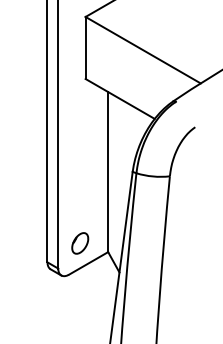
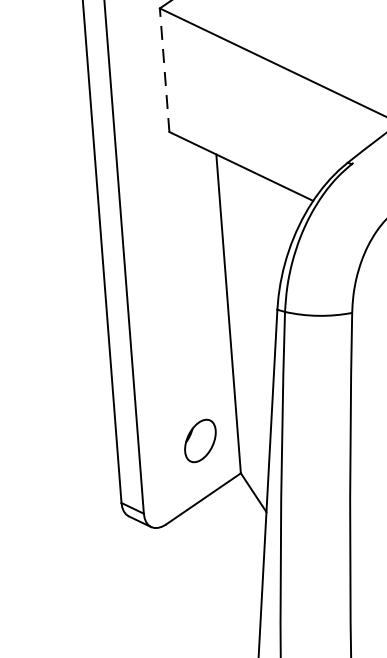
line: (85, 47) -> (164, 69), solid -> dashed
part: (80, 243) -> (200, 441), moved

